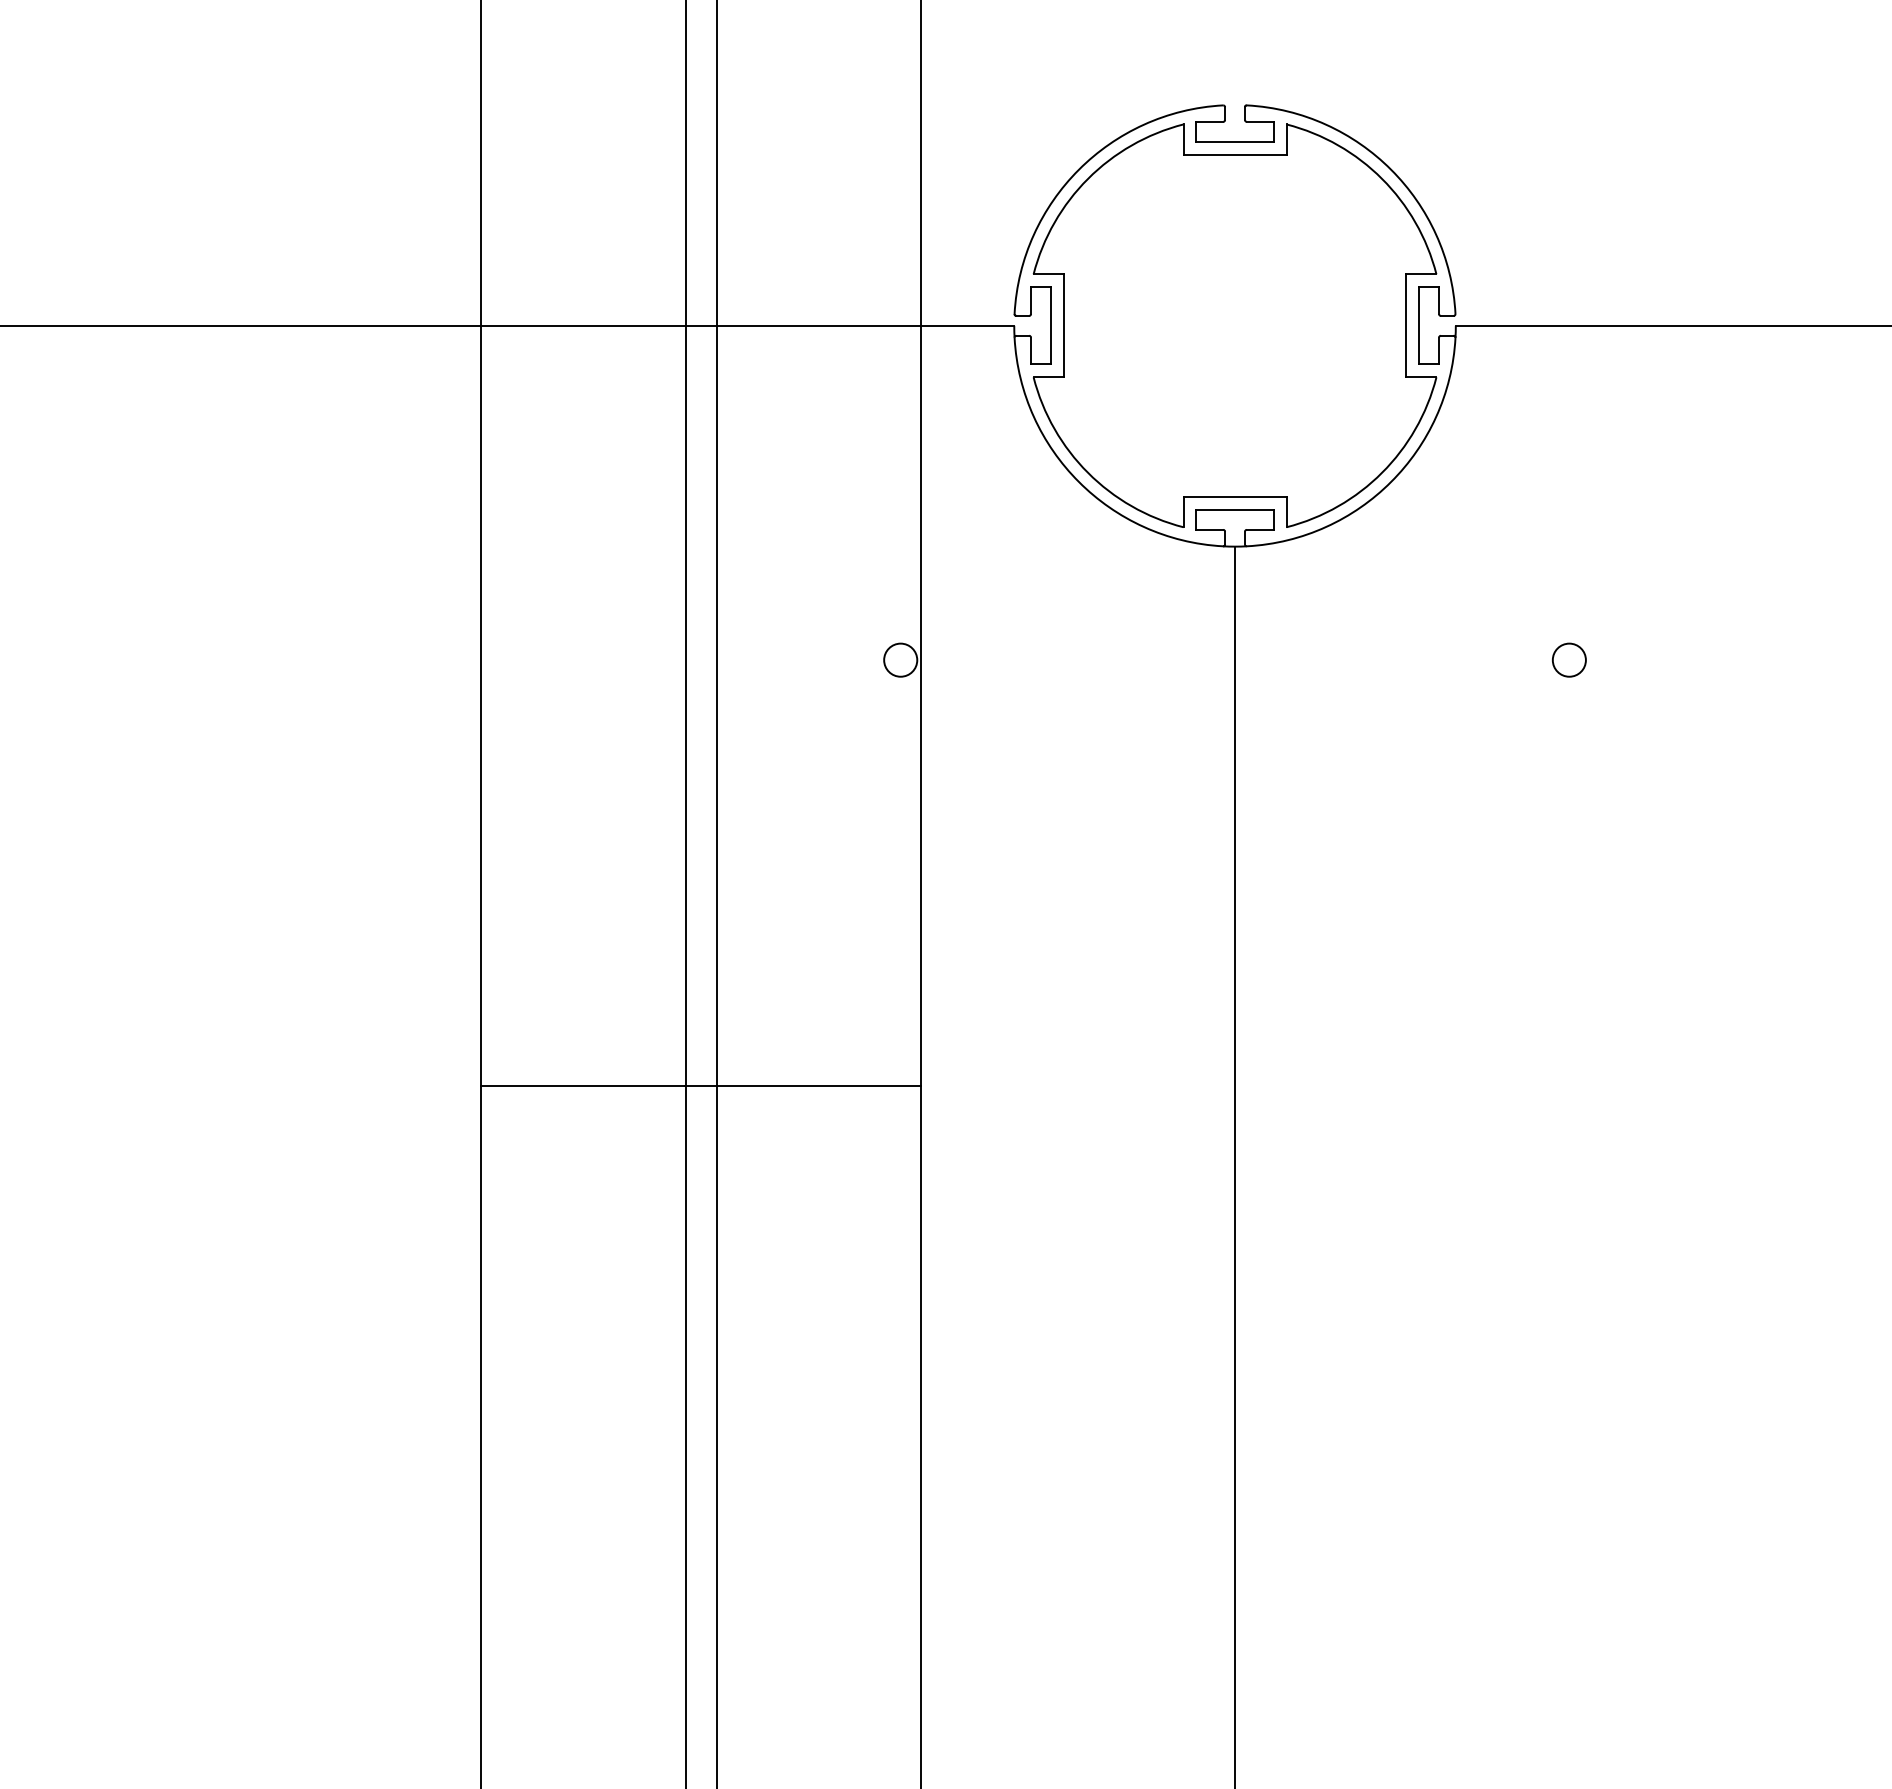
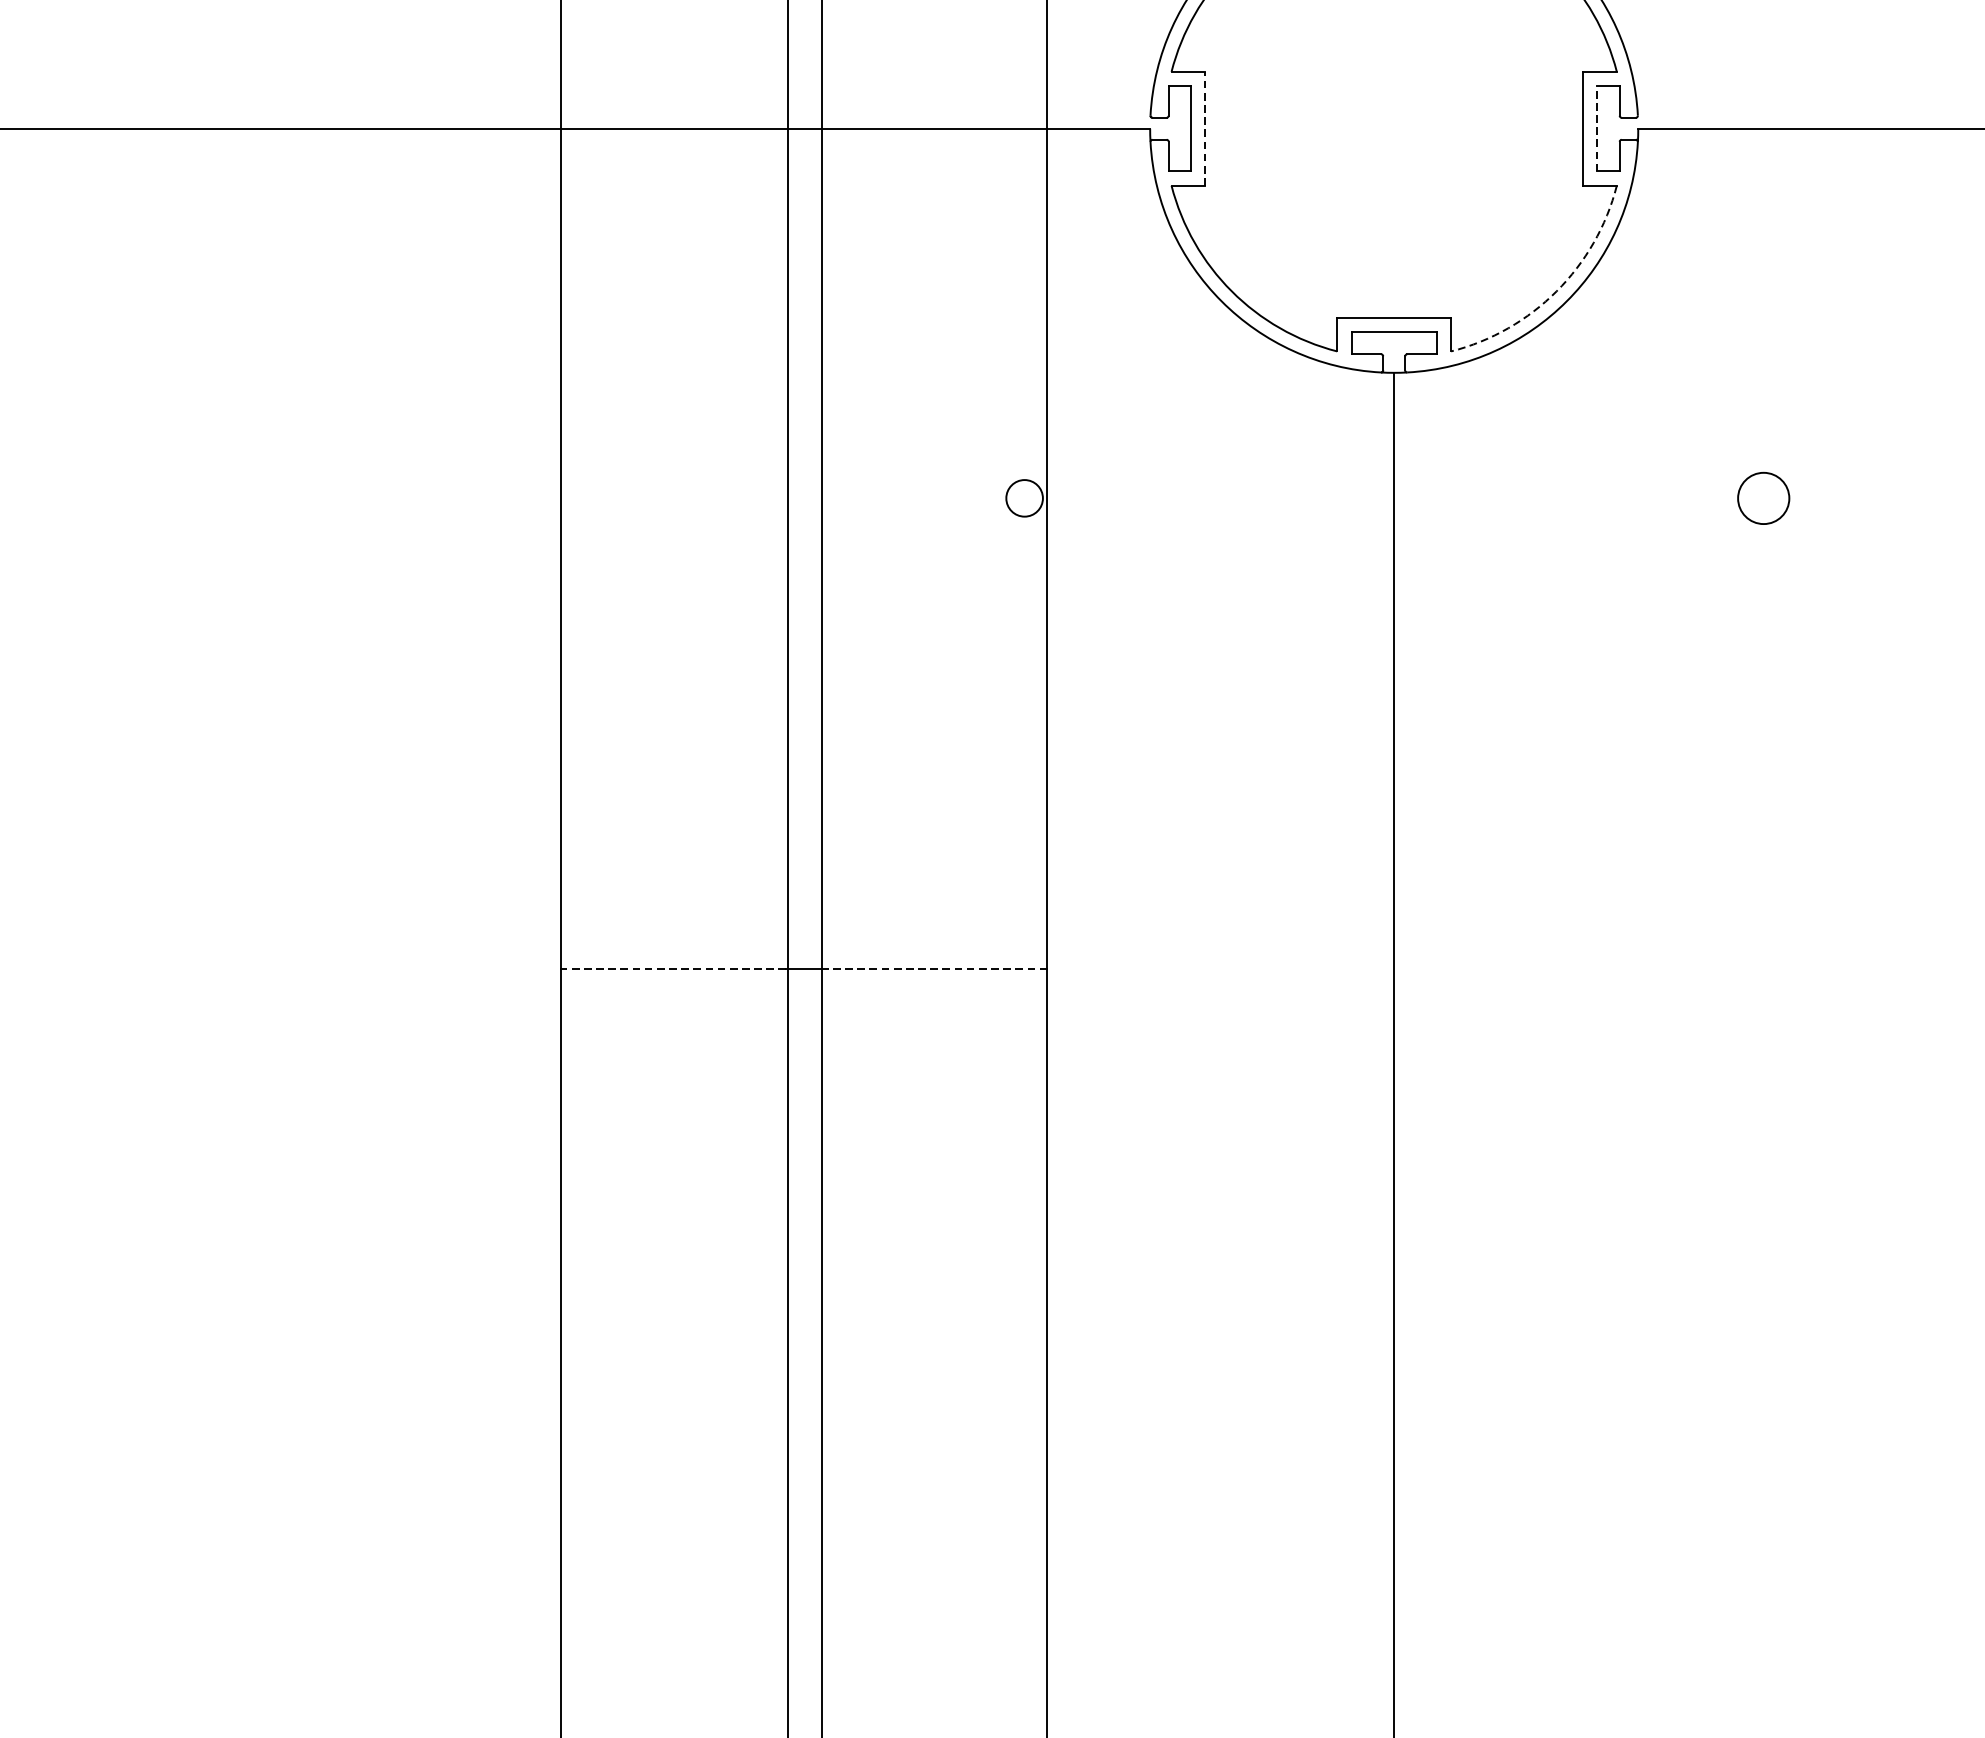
line: (1064, 325) -> (1205, 128), solid -> dashed
line: (1418, 325) -> (1596, 128), solid -> dashed
arc: (1382, 472) -> (1557, 290), solid -> dashed
circle: (1569, 659) -> (1763, 497), size x1.4
line: (582, 1085) -> (672, 968), solid -> dashed
line: (818, 1085) -> (933, 968), solid -> dashed

